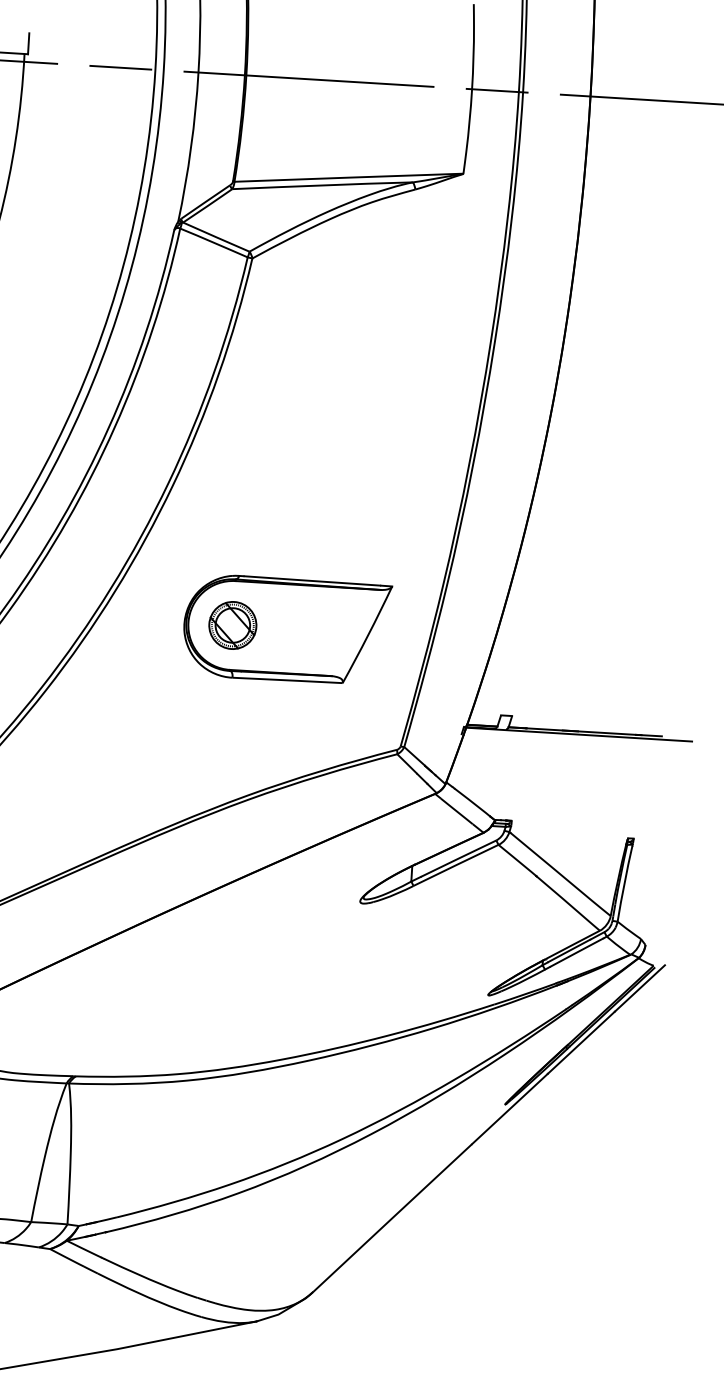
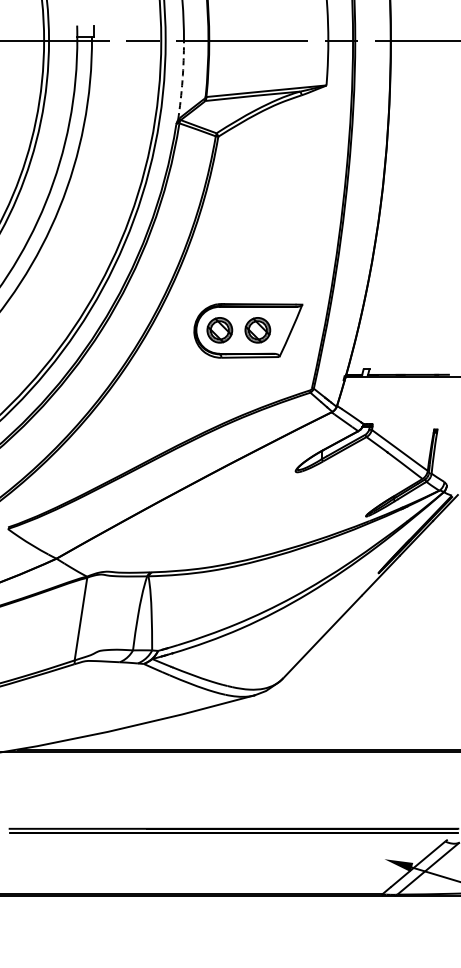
arc: (191, 147) -> (182, 80), solid -> dashed
part: (304, 630) -> (257, 330), added

